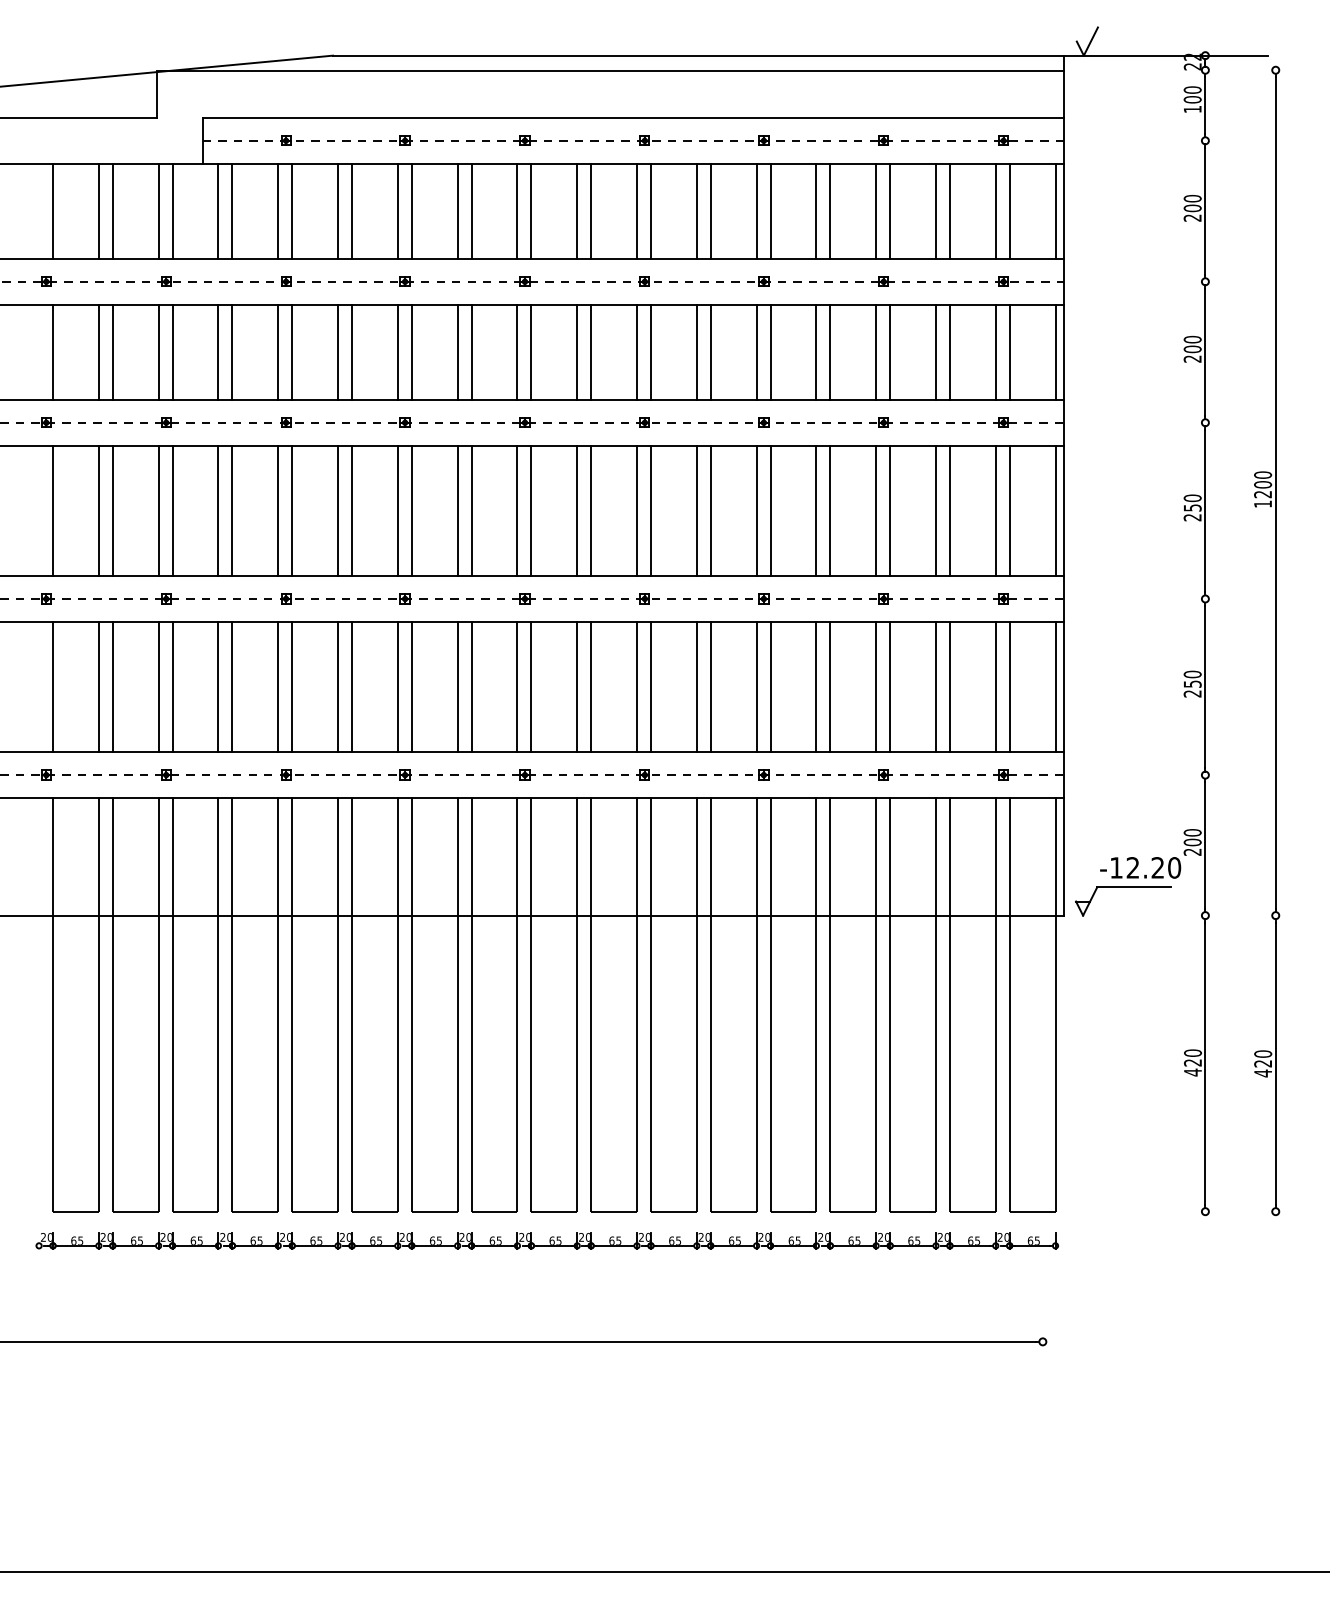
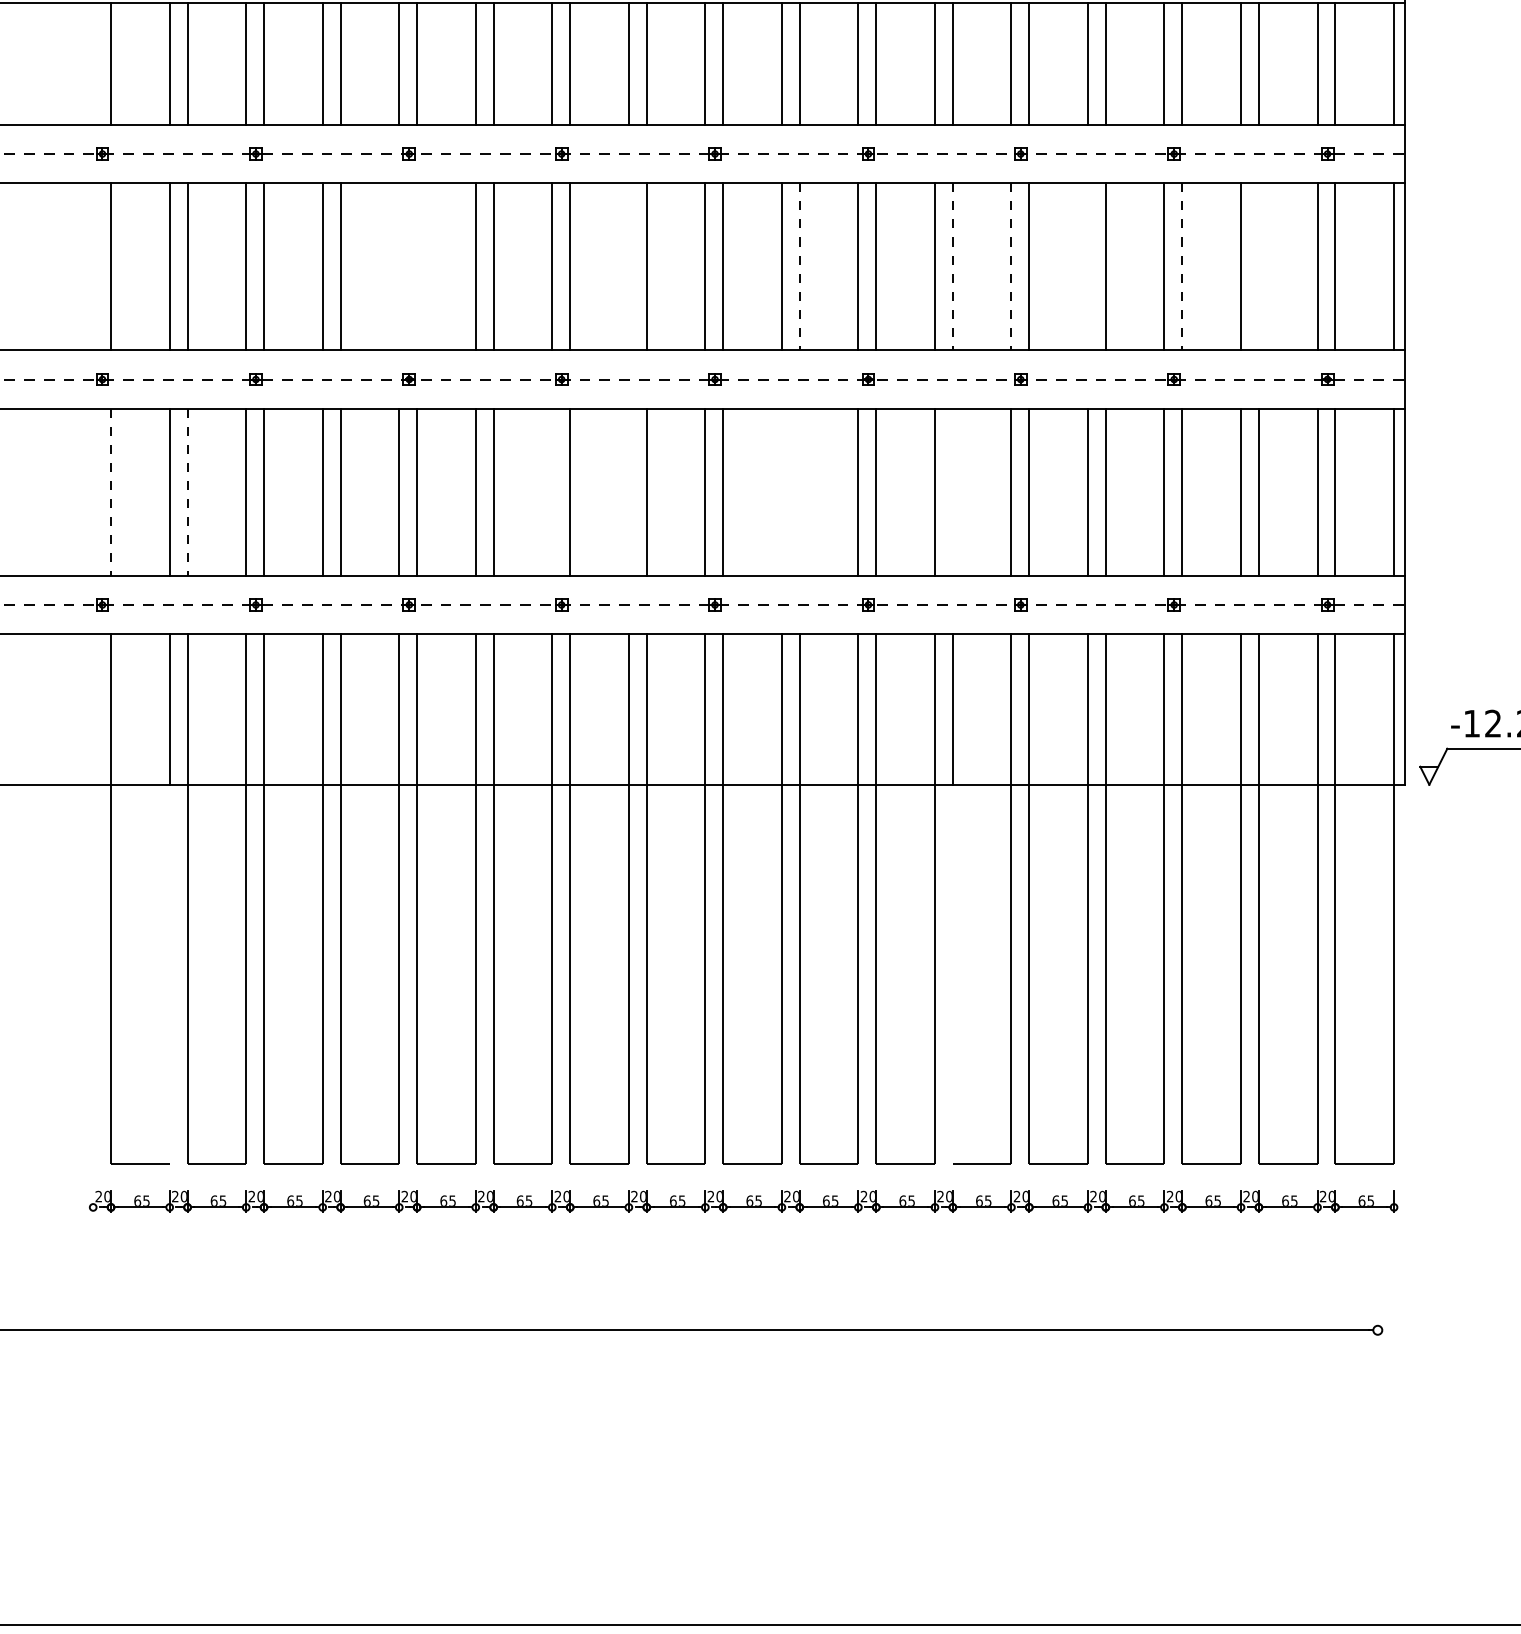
line: (278, 510) -> (399, 266), removed
line: (292, 510) -> (417, 266), removed
line: (457, 510) -> (628, 266), removed
line: (816, 510) -> (1088, 266), removed
line: (949, 510) -> (1258, 266), removed
line: (591, 511) -> (800, 267), solid -> dashed
line: (710, 511) -> (952, 267), solid -> dashed
line: (756, 511) -> (1011, 267), solid -> dashed
line: (890, 511) -> (1182, 267), solid -> dashed
line: (397, 686) -> (551, 491), removed
line: (457, 686) -> (628, 491), removed
line: (577, 686) -> (782, 491), removed
line: (591, 686) -> (800, 491), removed
line: (710, 686) -> (952, 491), removed
line: (53, 687) -> (111, 492), solid -> dashed
line: (112, 687) -> (187, 492), solid -> dashed
line: (98, 1063) -> (169, 974), removed
line: (710, 1063) -> (952, 974), removed

